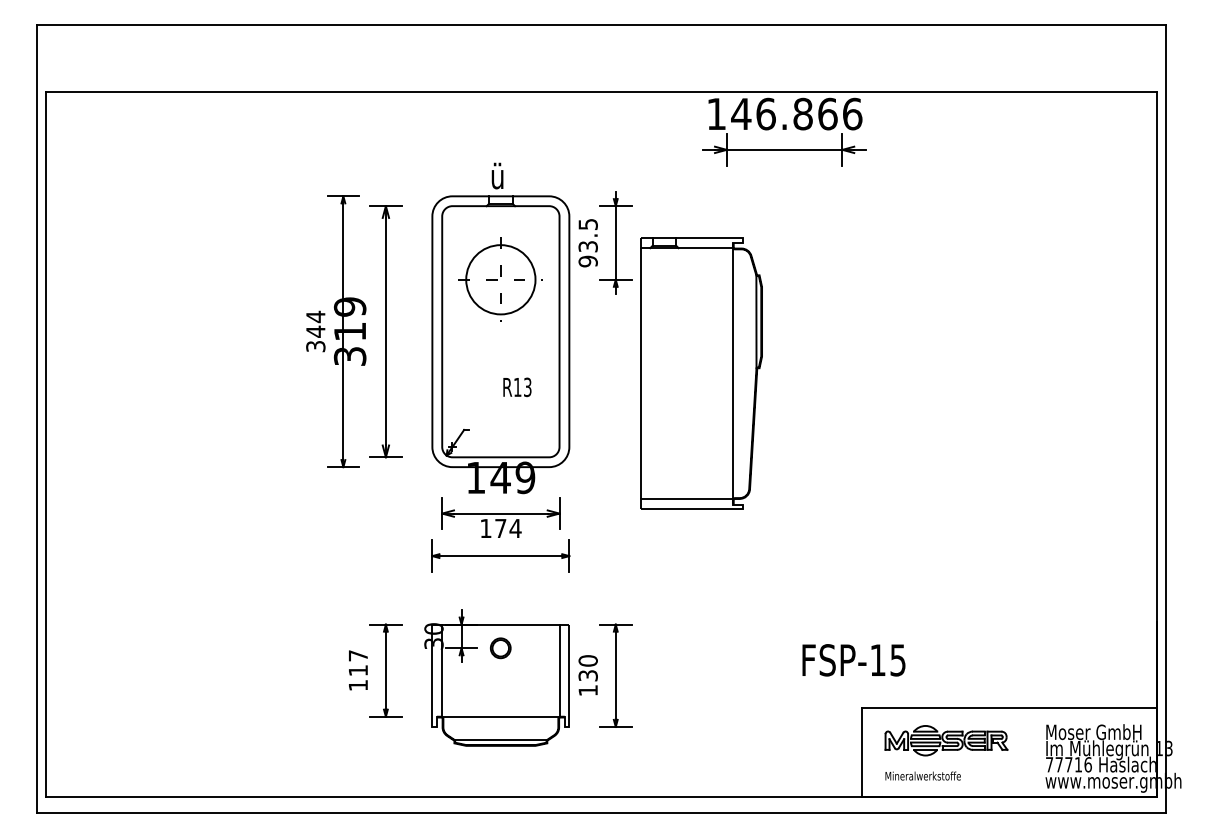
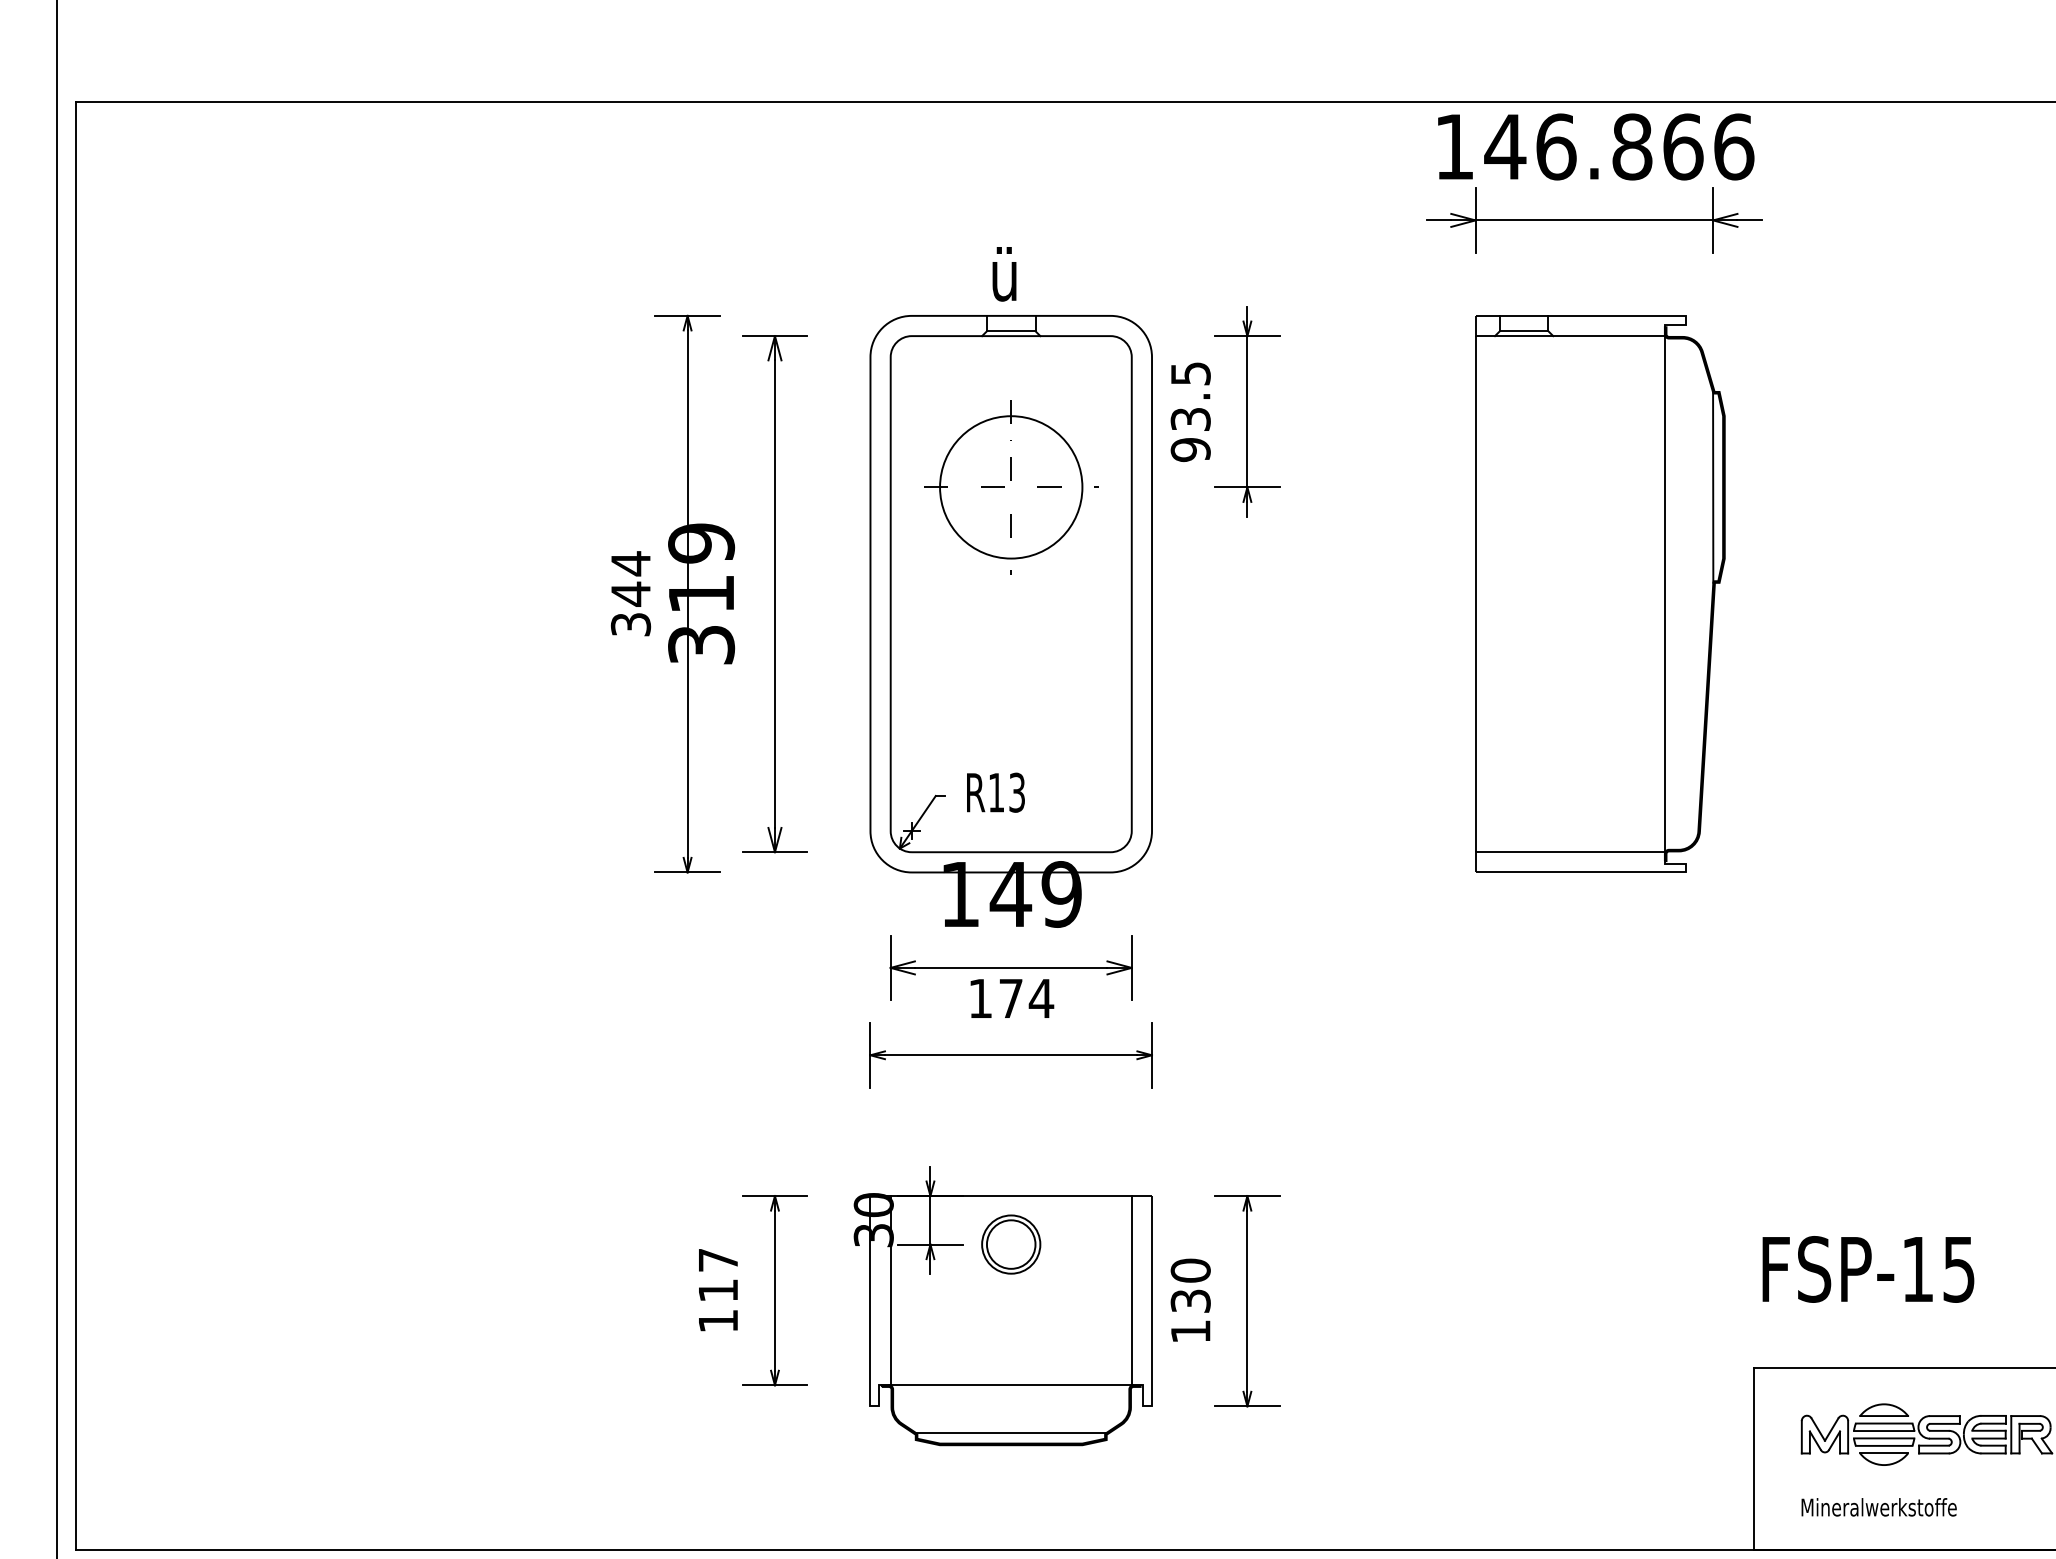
part: (701, 373) -> (1600, 593), moved
text: (517, 387) -> (996, 793), moved
part: (500, 648) -> (1010, 1245), size x1.43
text: (853, 660) -> (1867, 1269), moved

